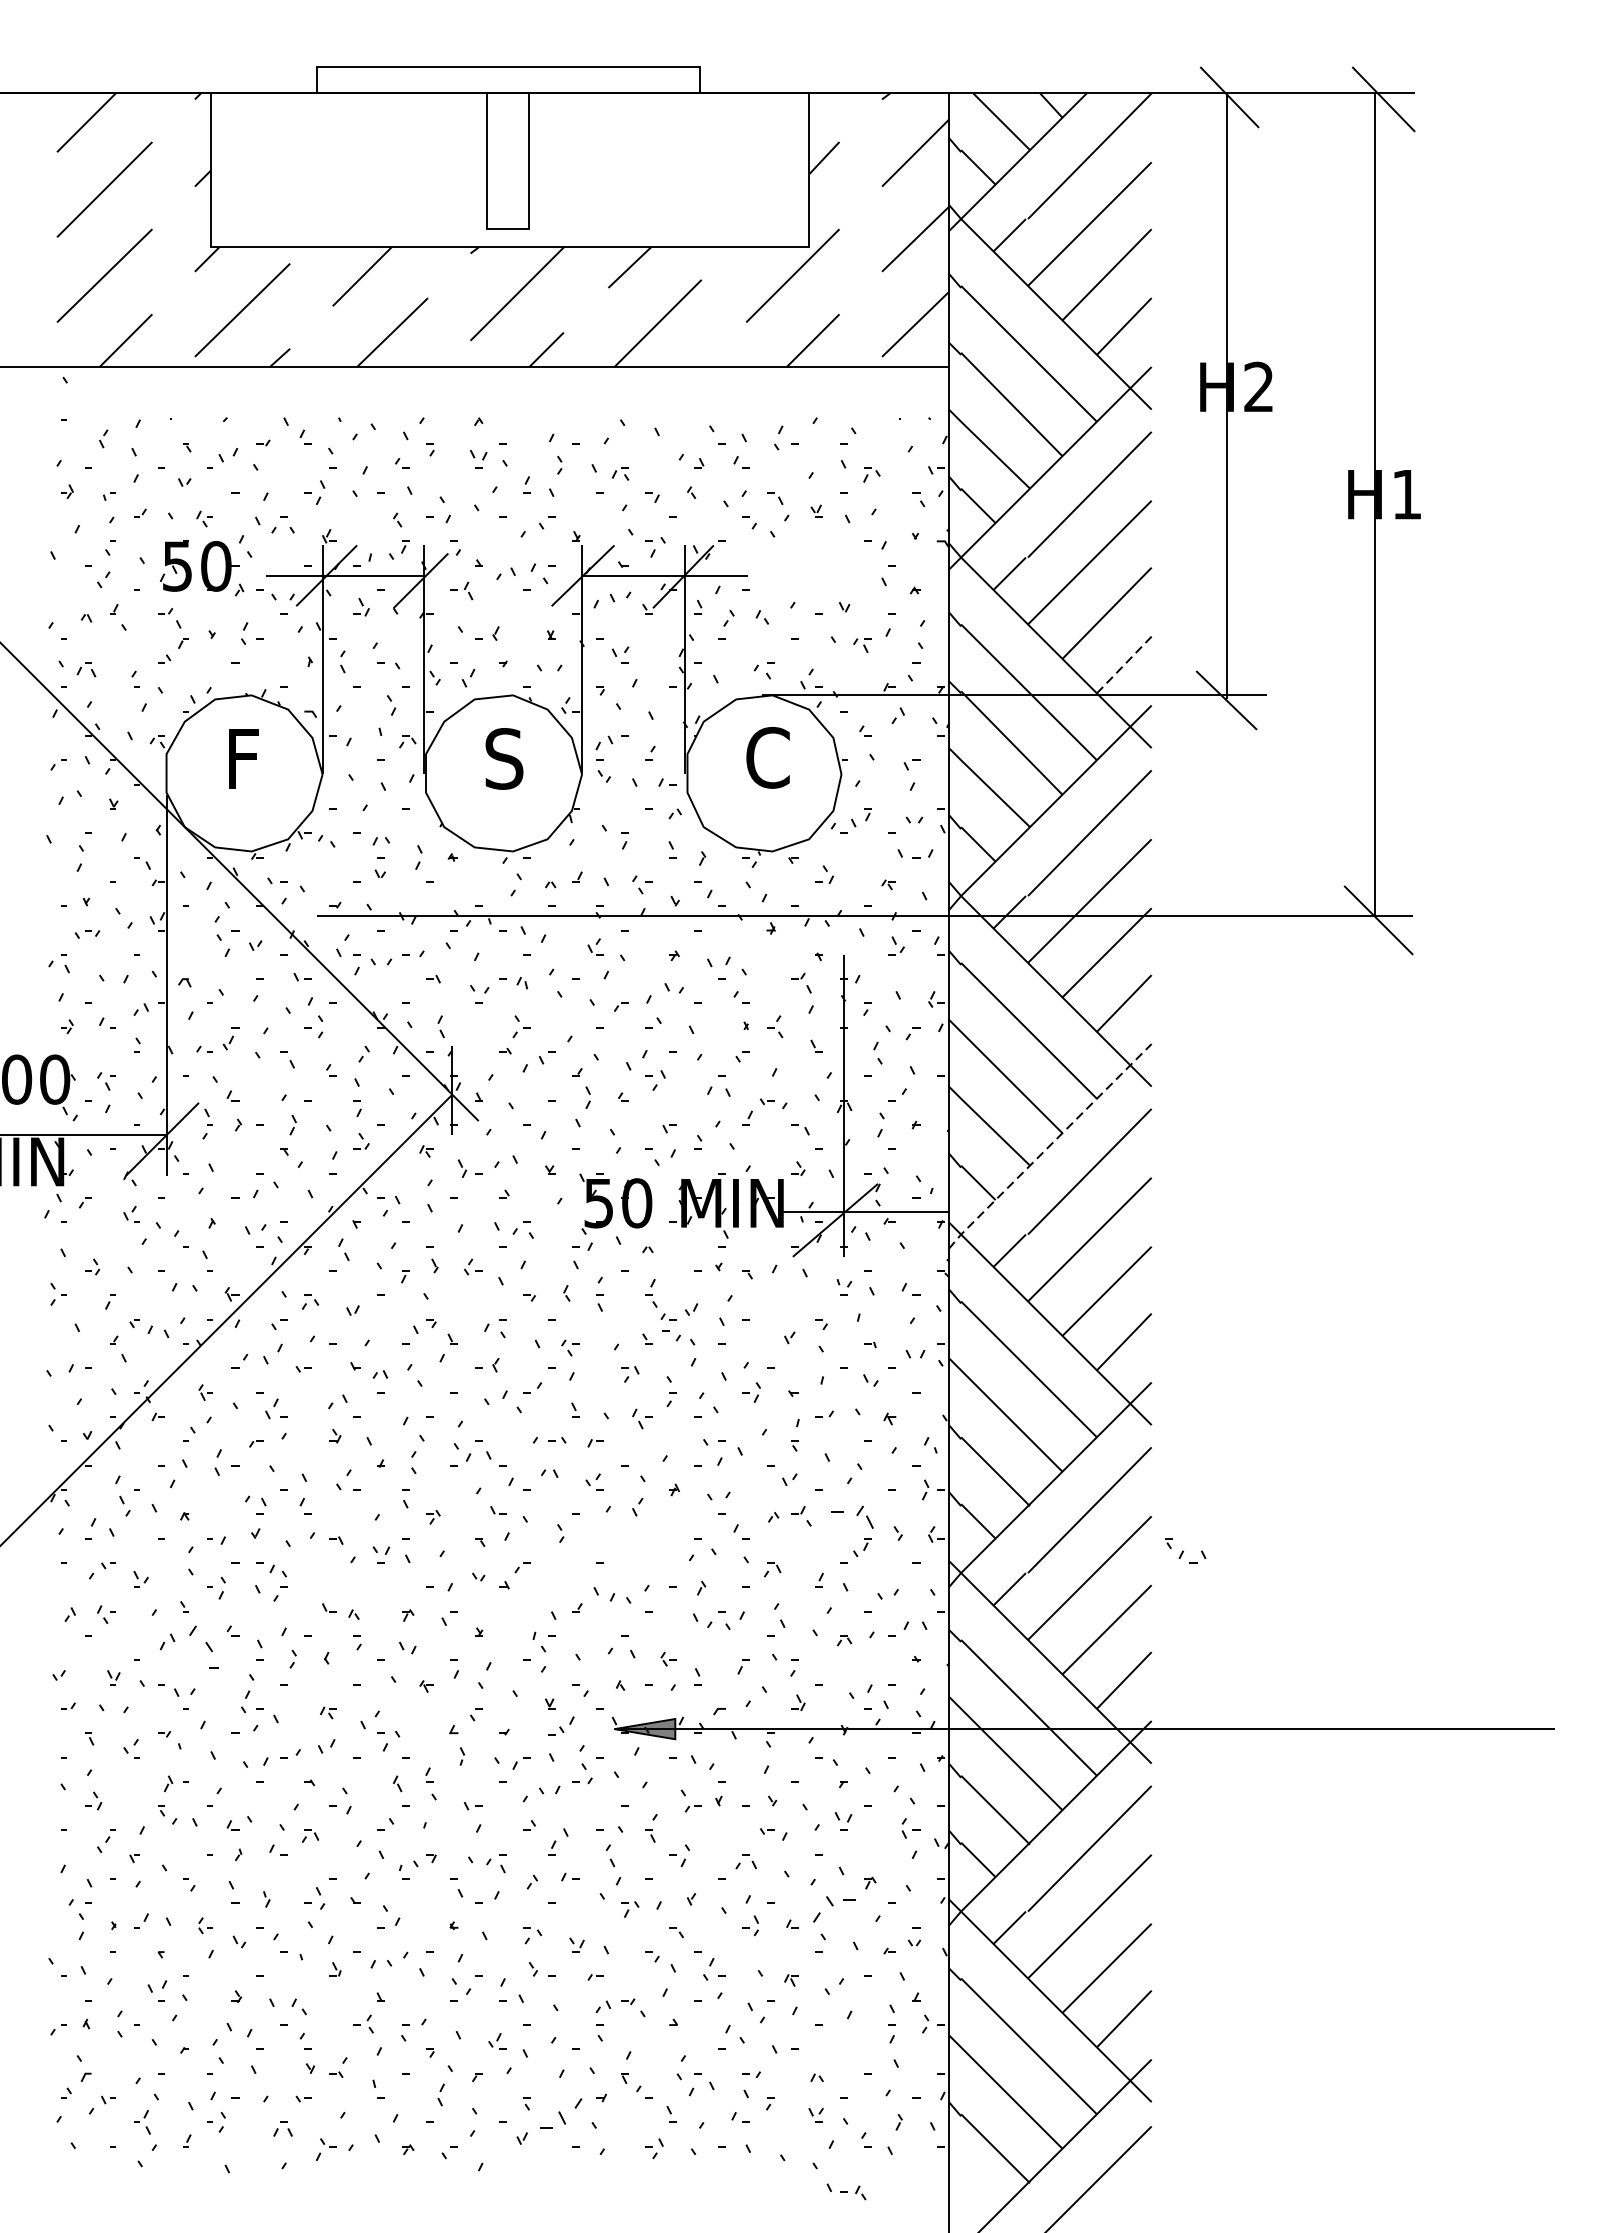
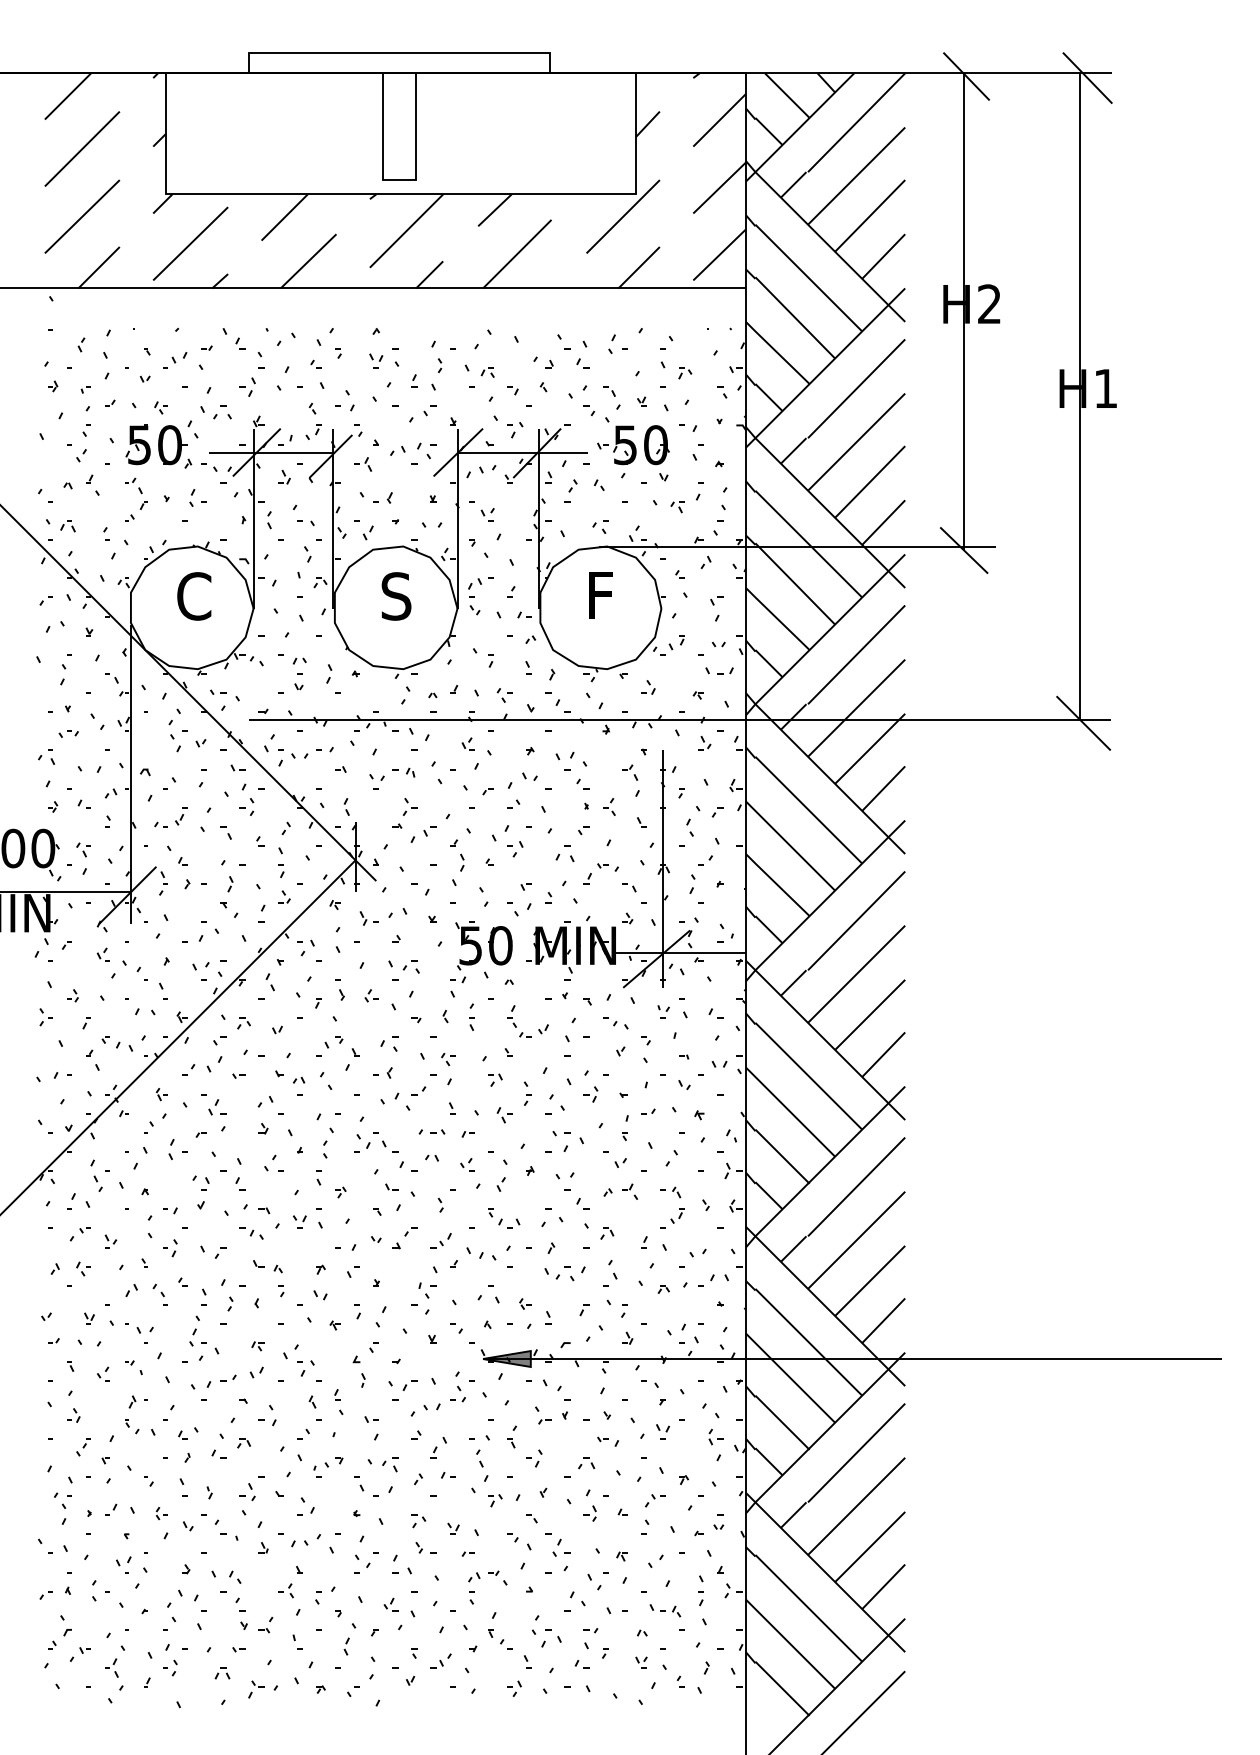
part: (805, 566) -> (633, 445), added
line: (1124, 664) -> (883, 522), dashed -> solid
text: (767, 757) -> (603, 595), C -> F
text: (247, 758) -> (194, 596), F -> C
line: (1048, 1147) -> (824, 901), dashed -> solid
part: (678, 1337) -> (615, 1023), moved
part: (853, 1517) -> (670, 1192), size x0.62
part: (1186, 1550) -> (504, 1218), moved
part: (271, 1569) -> (251, 1233), moved
part: (202, 1647) -> (159, 1294), size x0.62
part: (560, 1725) -> (440, 1240), moved
part: (833, 1909) -> (655, 1500), size x0.62
part: (560, 2112) -> (440, 1660), size x0.62
part: (846, 2191) -> (665, 1610), moved

